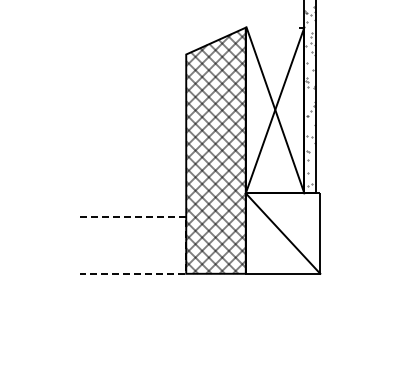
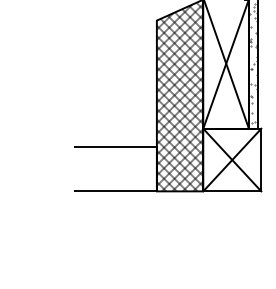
line: (282, 233) -> (231, 159), added
line: (186, 245) -> (157, 169), dashed -> solid

